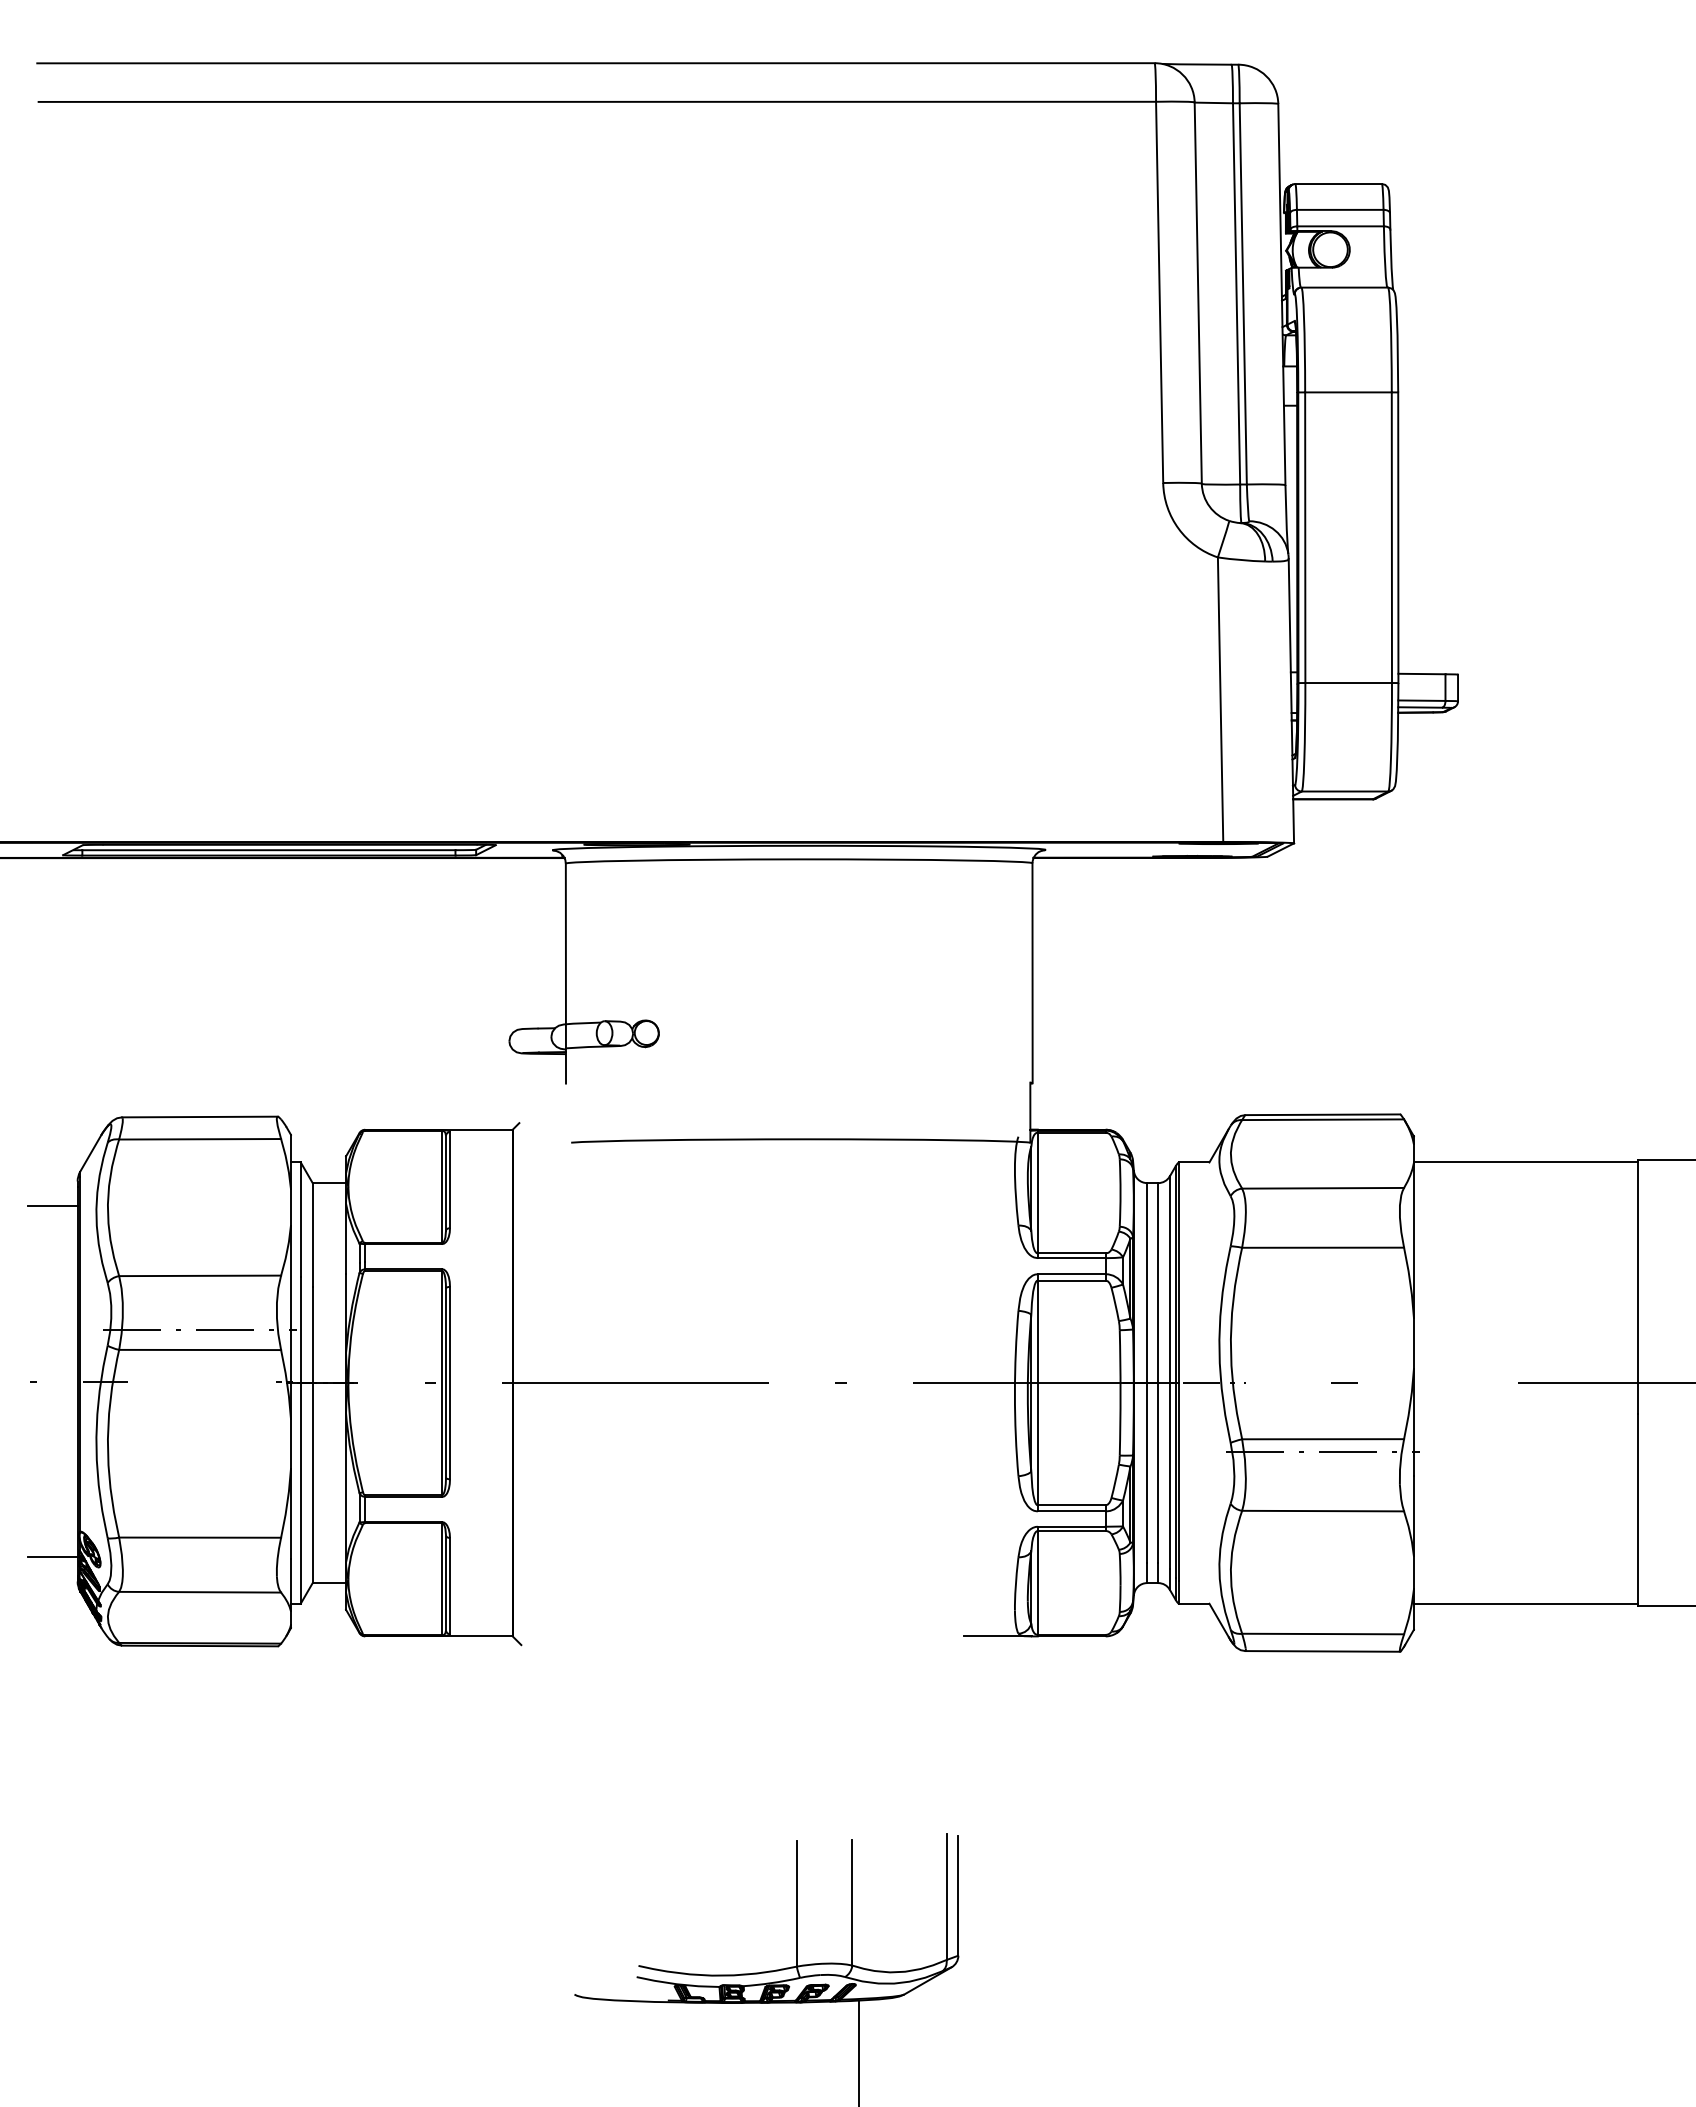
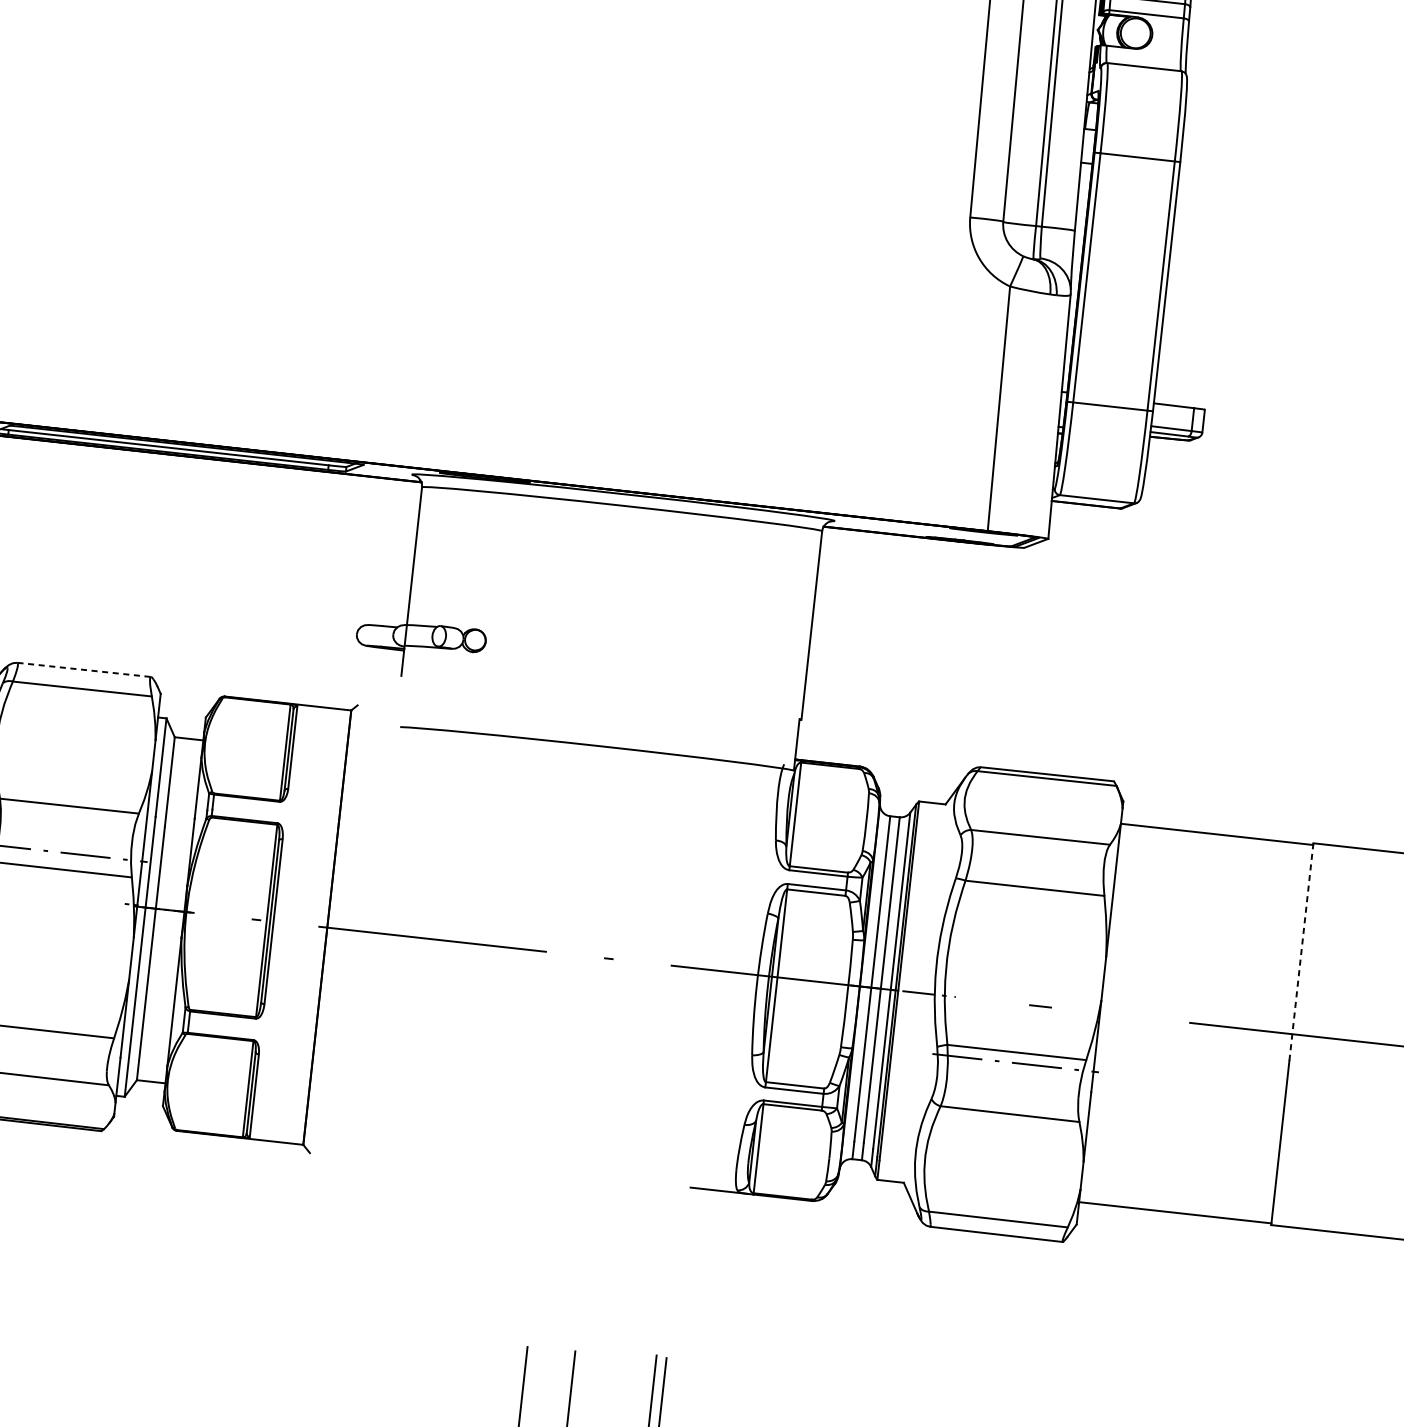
line: (199, 1117) -> (83, 670), solid -> dashed
line: (1638, 1287) -> (1301, 952), solid -> dashed

